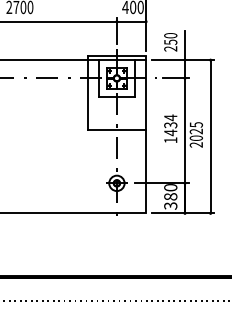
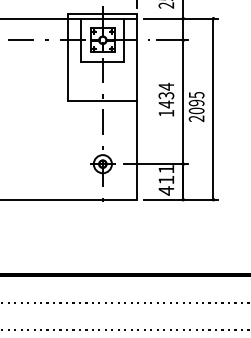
text: (196, 131) -> (196, 102), 2025 -> 2095
text: (170, 197) -> (166, 180), 380 -> 411

